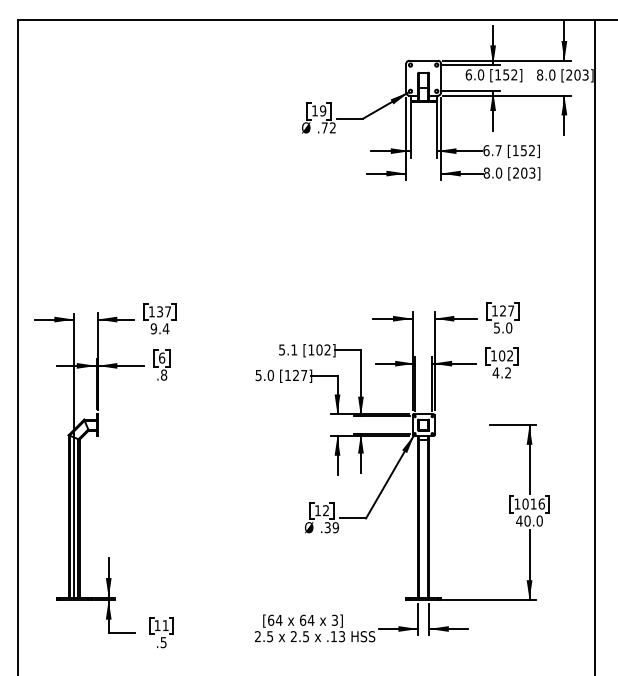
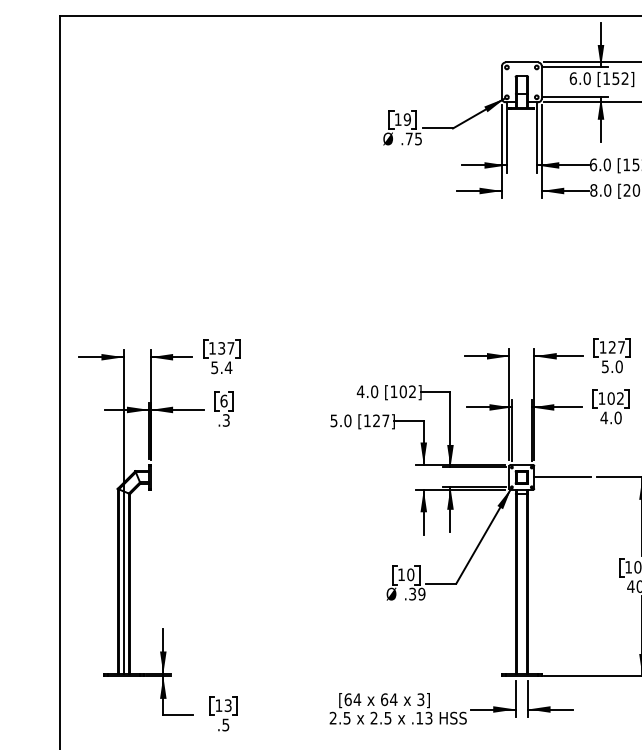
text: (332, 127) -> (418, 138), .72 -> .75
text: (498, 150) -> (607, 164), 6.7 -> 6.0
text: (153, 328) -> (214, 367), 9.4 -> 5.4
text: (287, 349) -> (366, 391), 5.1 -> 4.0
text: (508, 372) -> (618, 417), 4.2 -> 4.0
text: (164, 374) -> (226, 419), .8 -> .3
line: (459, 425) -> (562, 477), added
text: (326, 510) -> (411, 574), 12 -> 10
text: (165, 625) -> (227, 705), 11 -> 13

